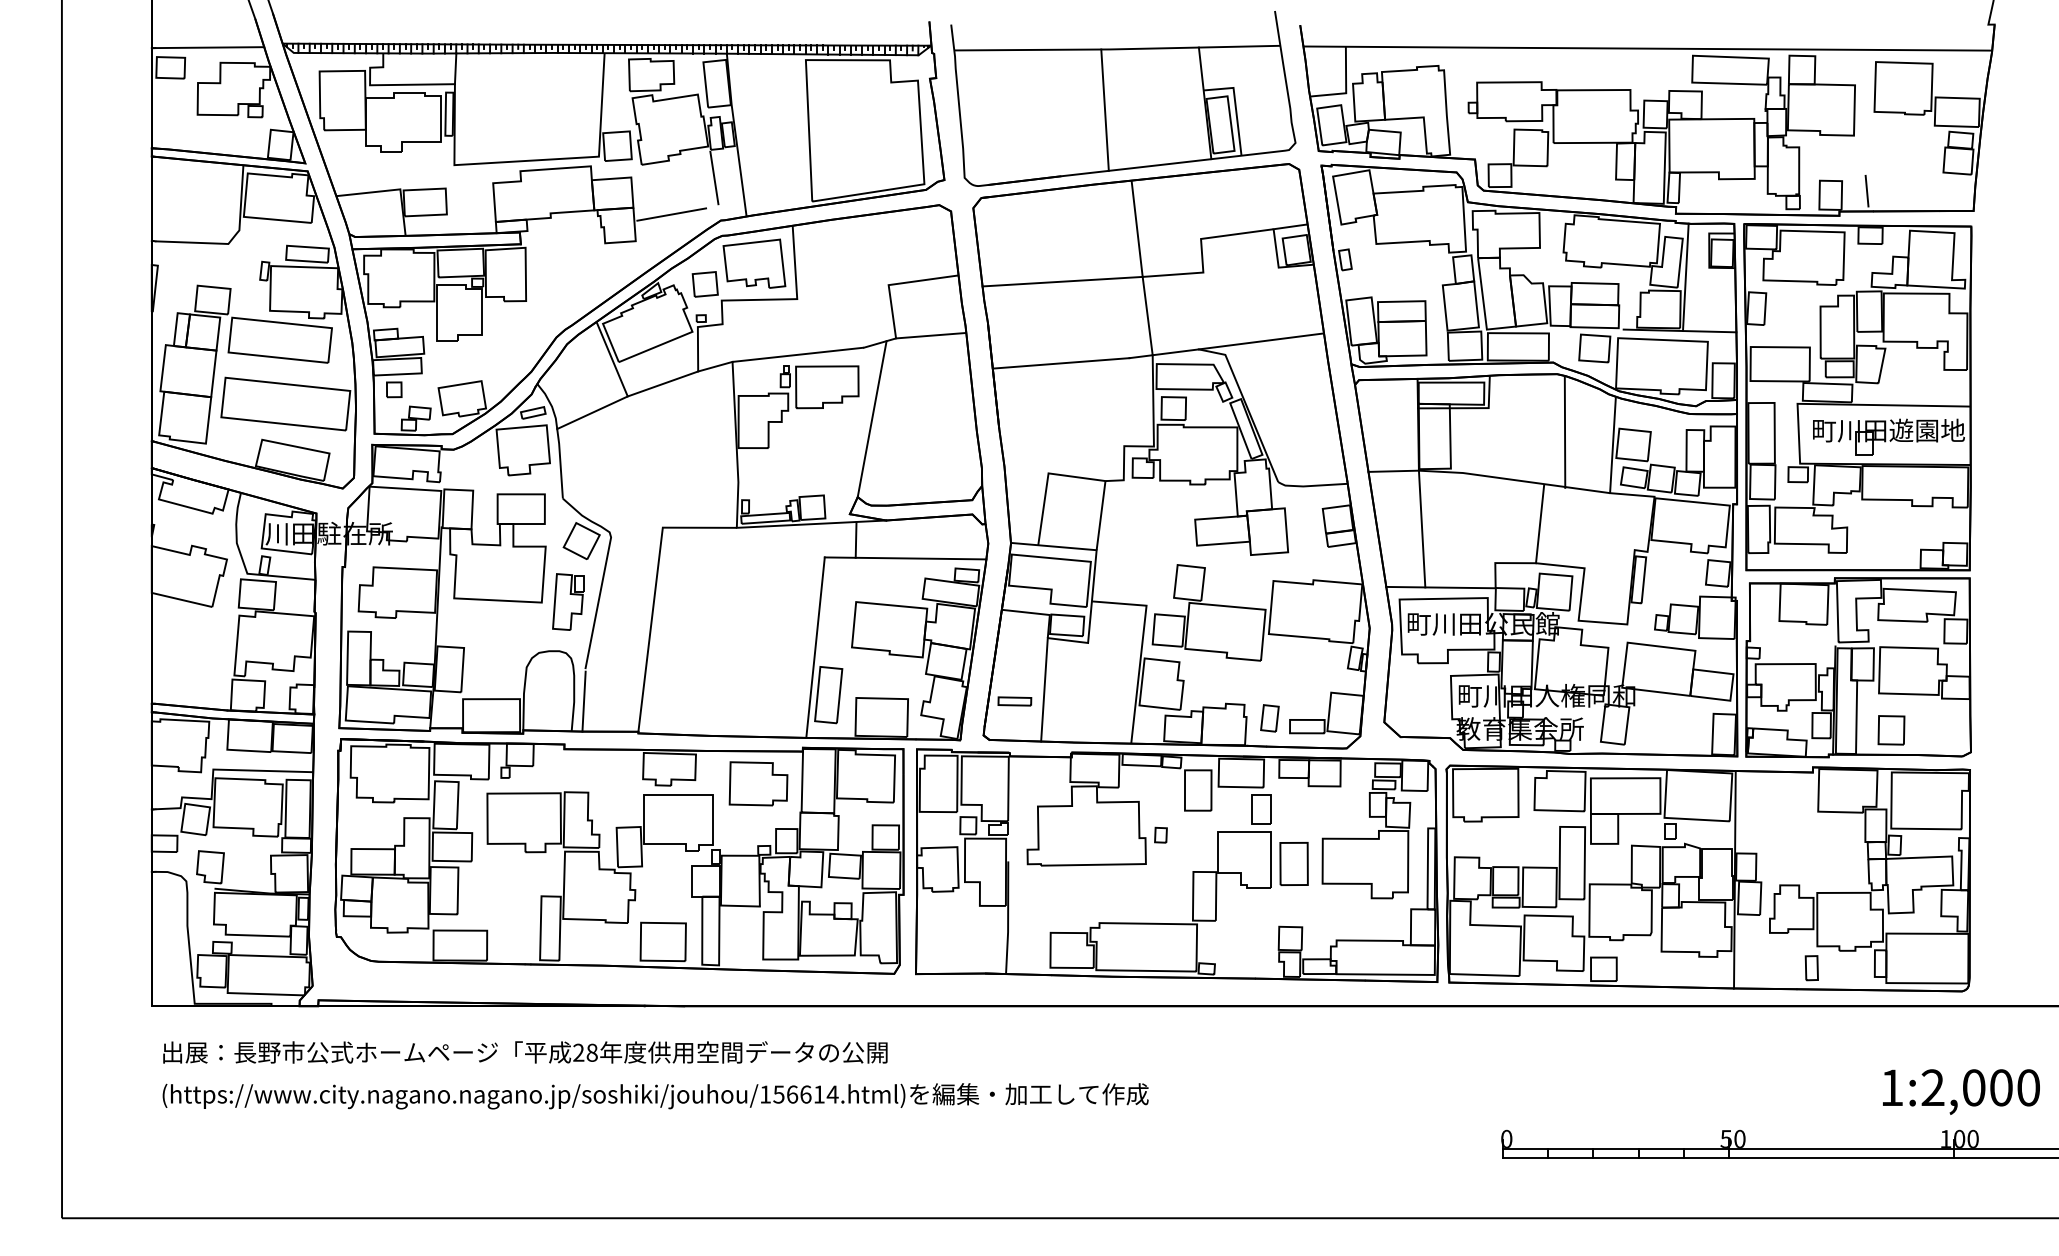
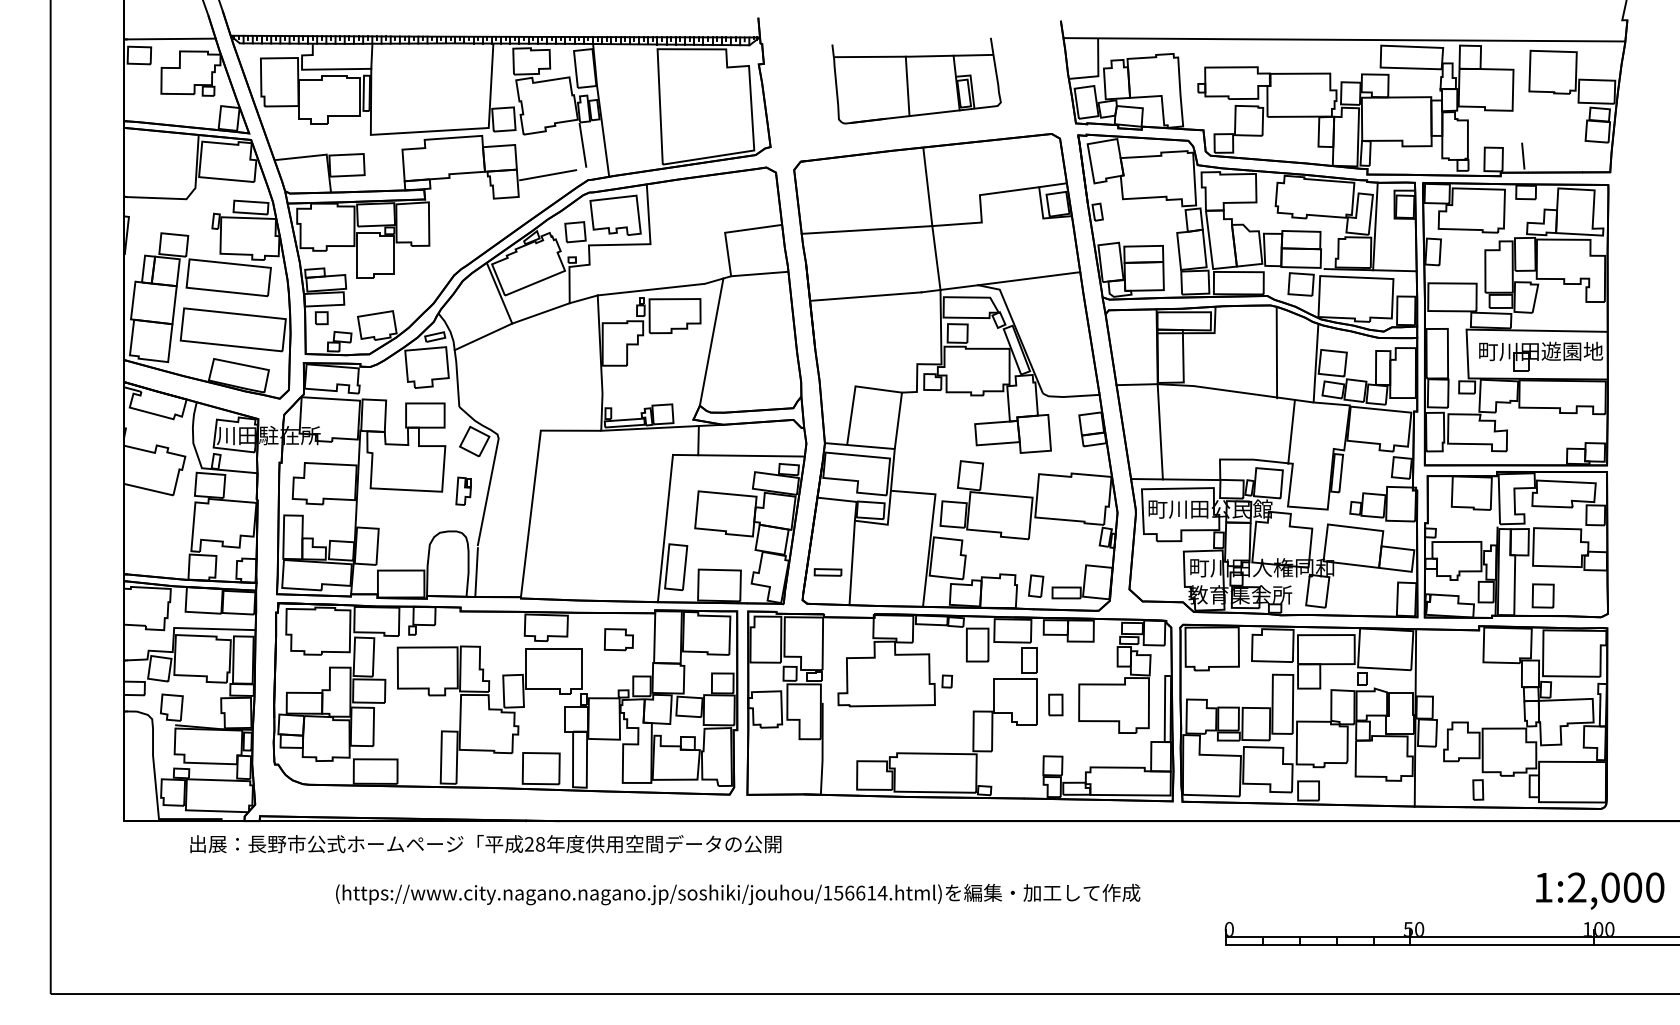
part: (1123, 98) -> (916, 80), size x0.6
line: (1540, 524) -> (1291, 432), moved
part: (568, 601) -> (463, 490), size x0.6
part: (758, 783) -> (618, 639), size x0.6
part: (1293, 863) -> (1055, 704), size x0.6
text: (525, 1052) -> (485, 844), moved
text: (655, 1096) -> (738, 894), moved

